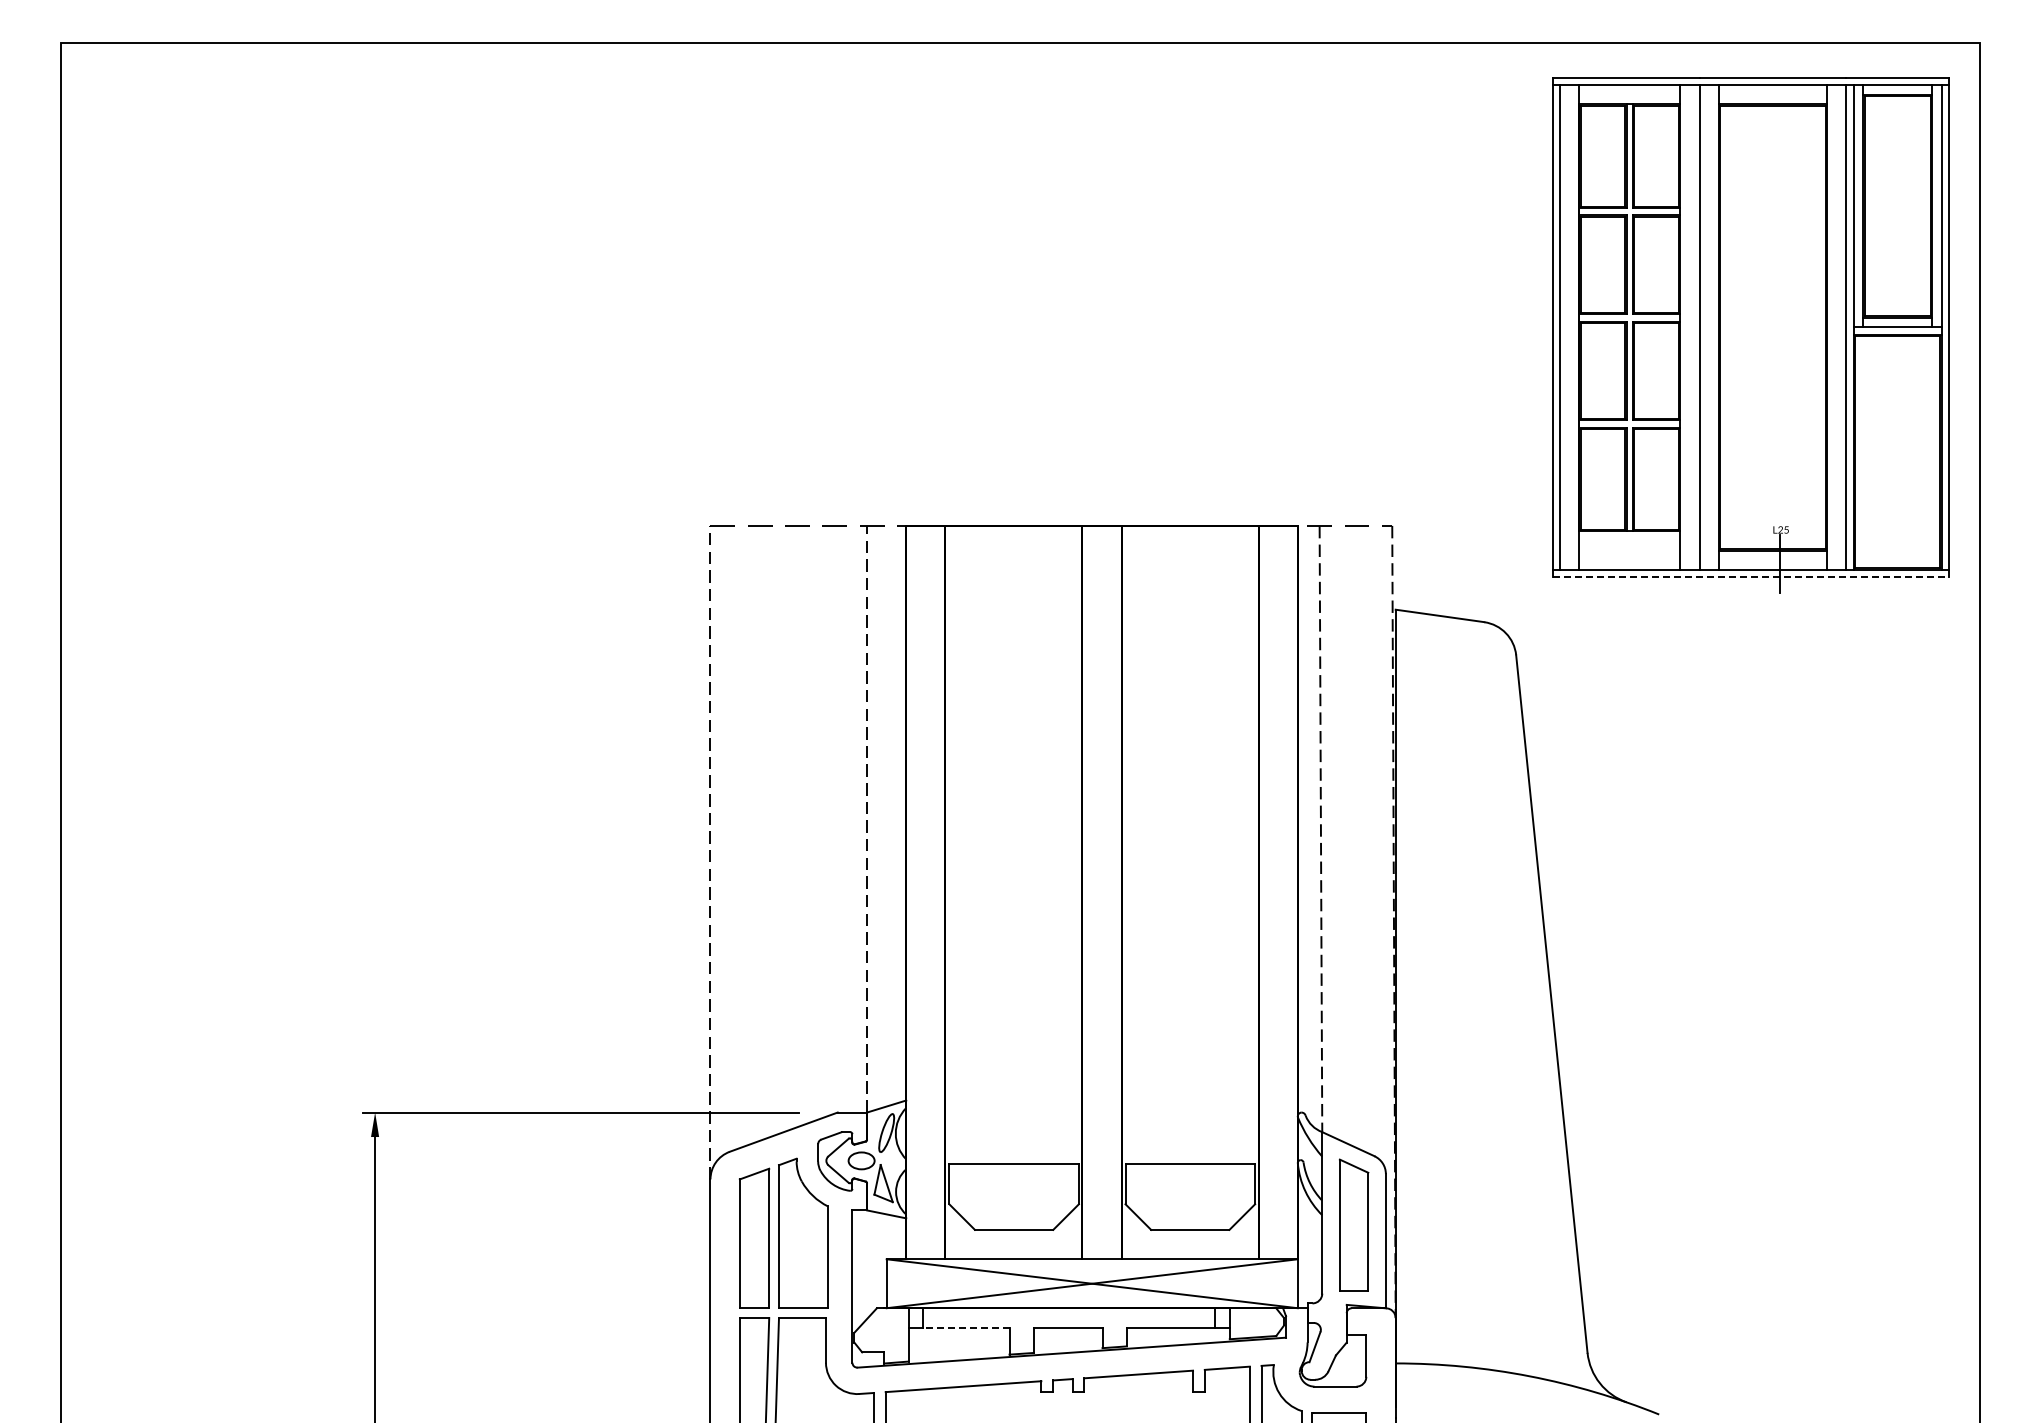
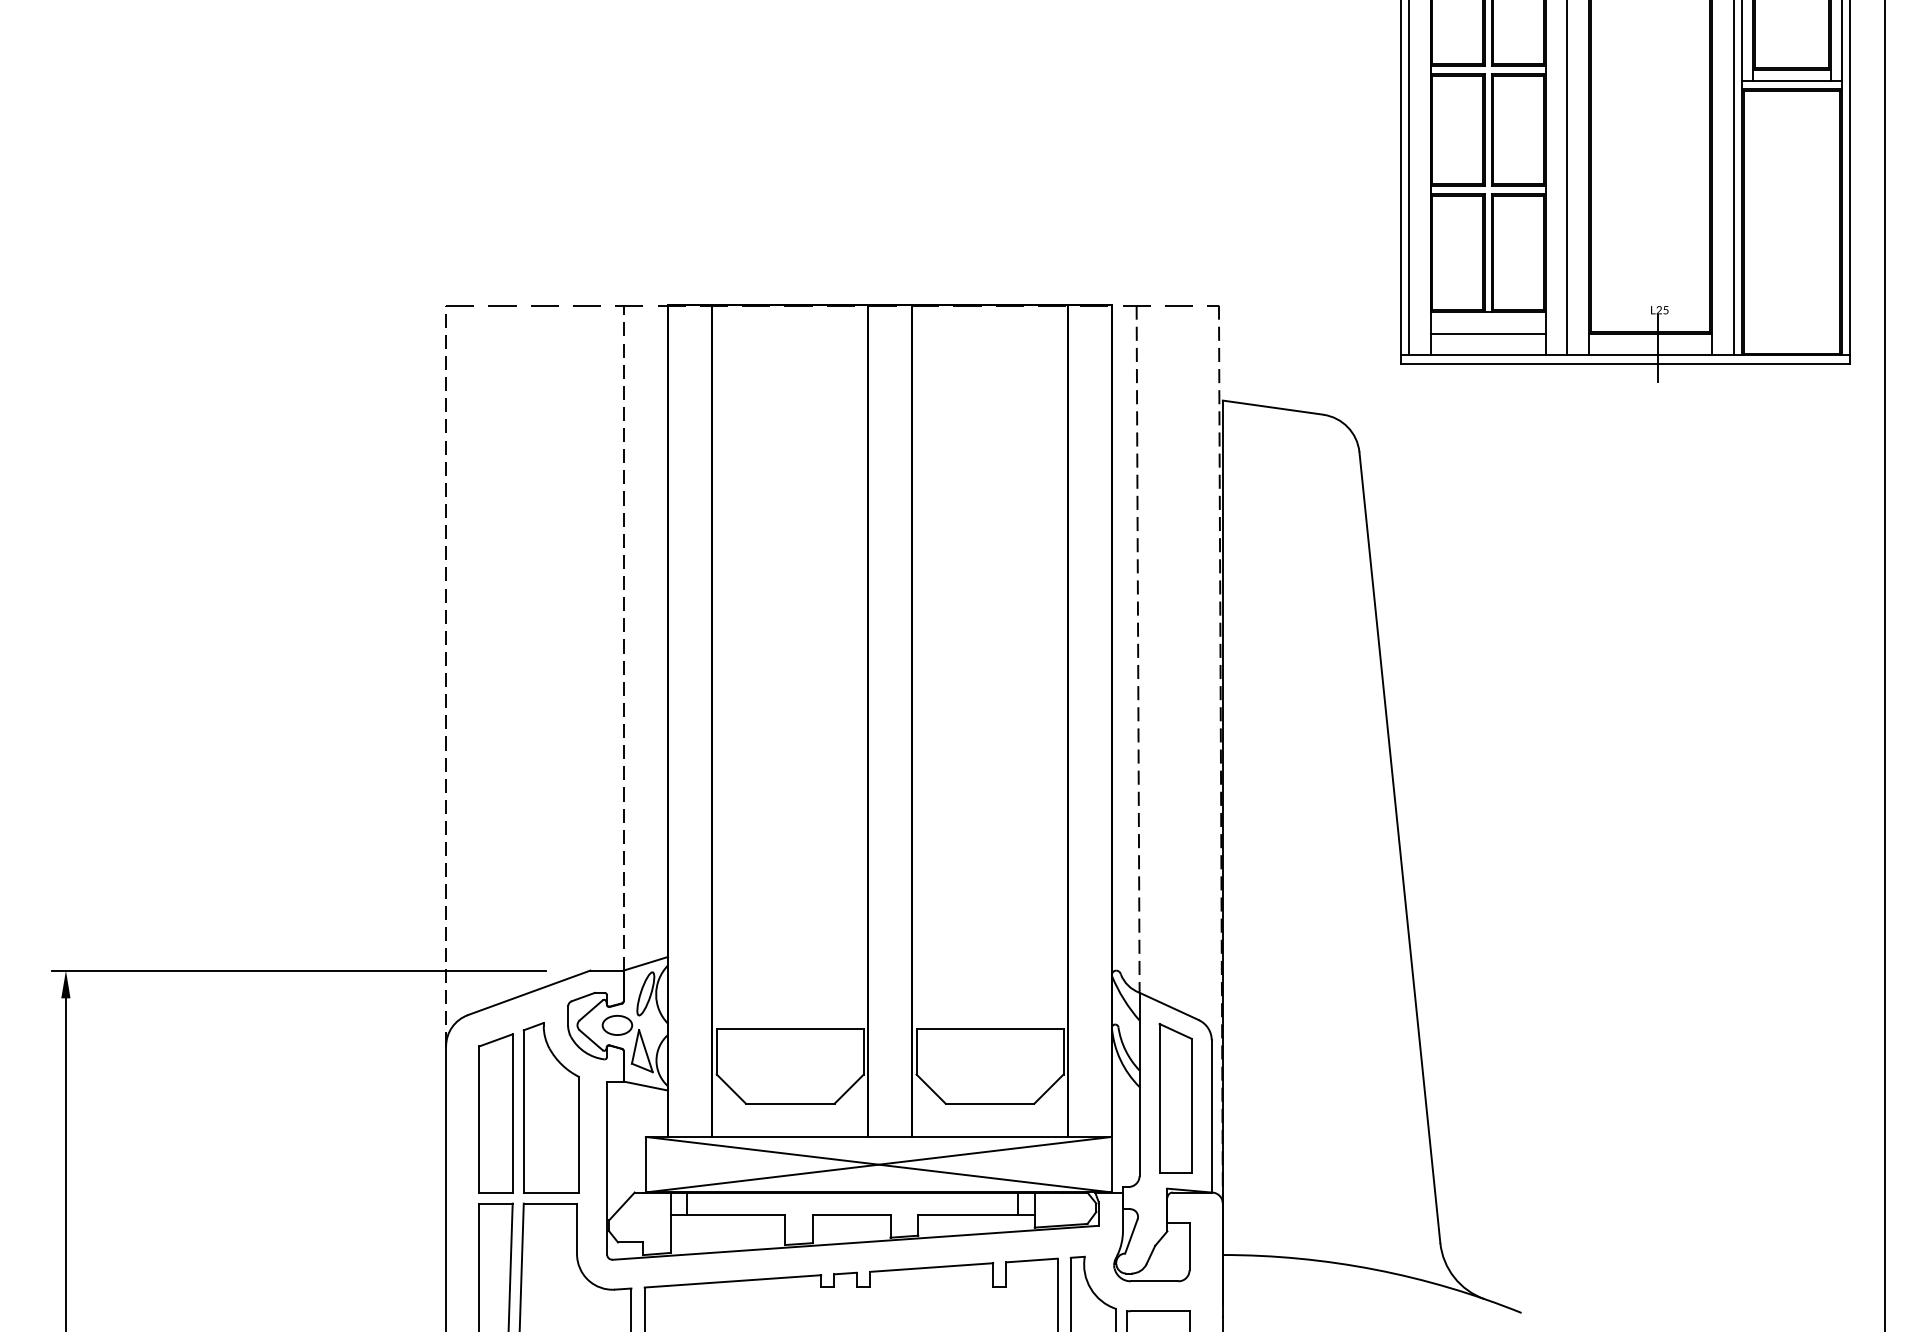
line: (1629, 550) -> (1487, 333), added
line: (1751, 577) -> (1626, 364), dashed -> solid
line: (965, 1327) -> (735, 1214), dashed -> solid

